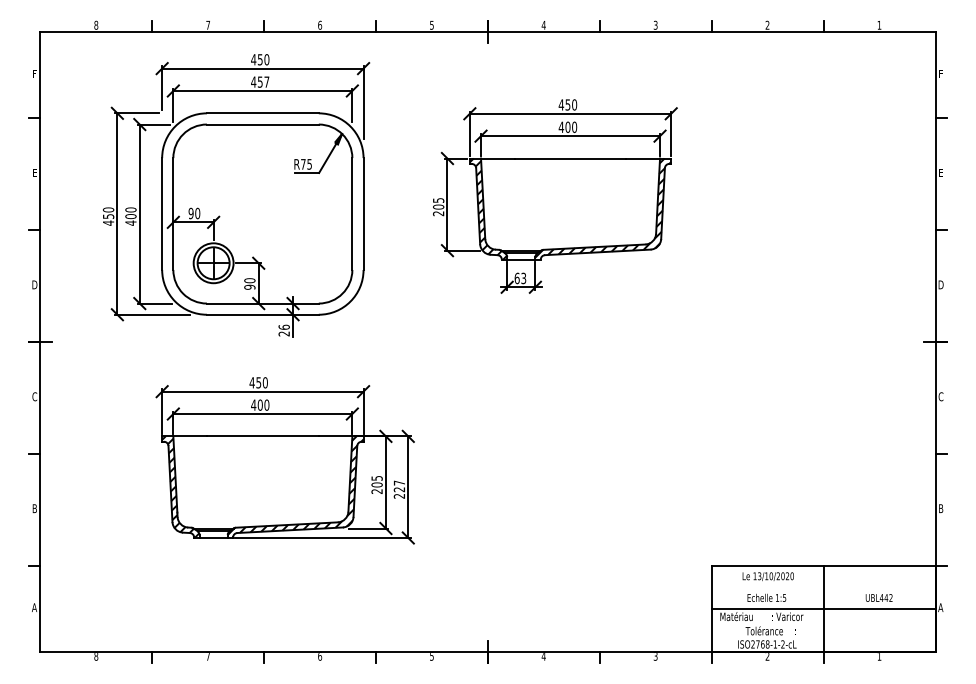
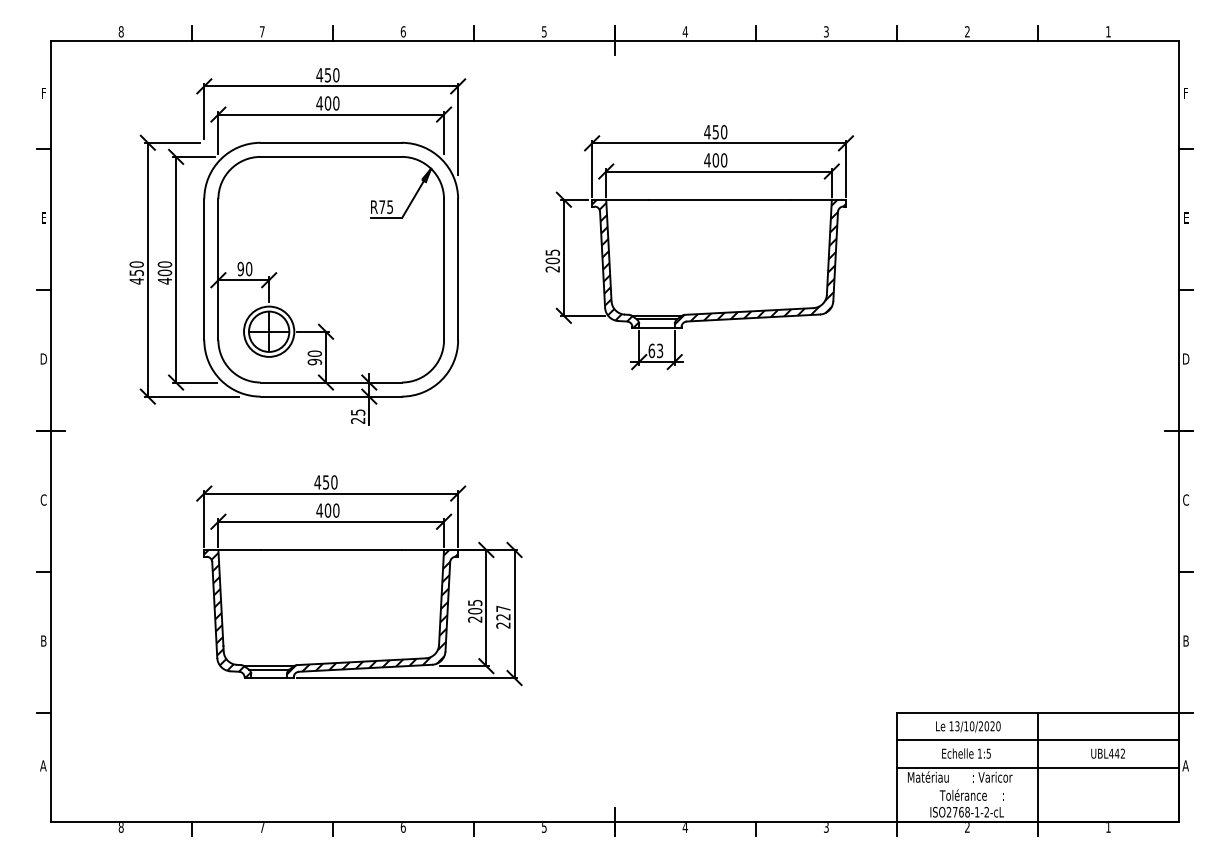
text: (263, 81) -> (332, 102), 457 -> 400
text: (283, 326) -> (357, 411), 26 -> 25
line: (823, 587) -> (1037, 740), added

